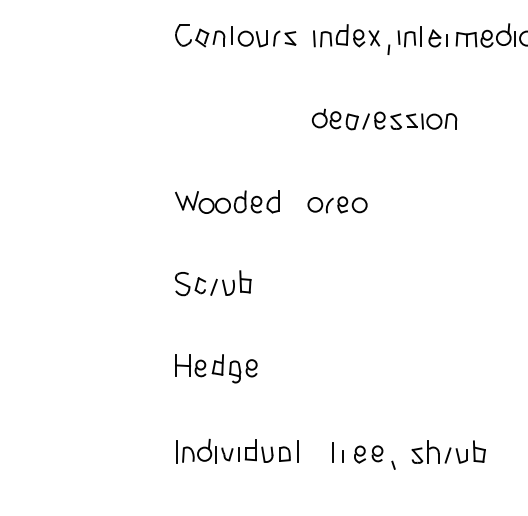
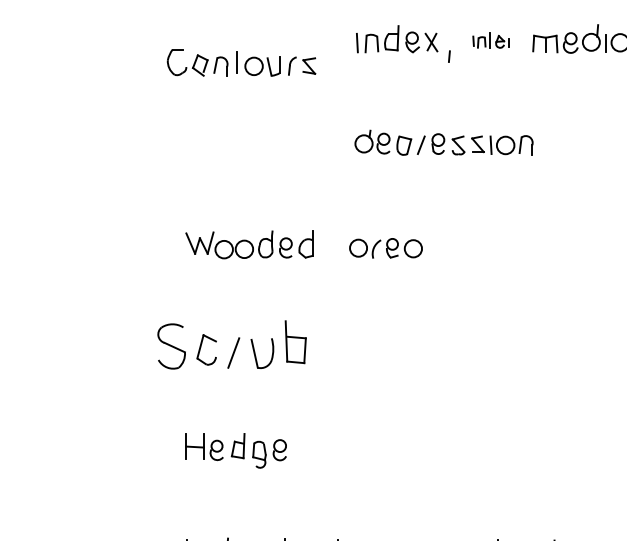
part: (235, 35) -> (241, 62), moved
part: (422, 36) -> (490, 40), size x0.6
part: (213, 283) -> (232, 345), size x1.6

